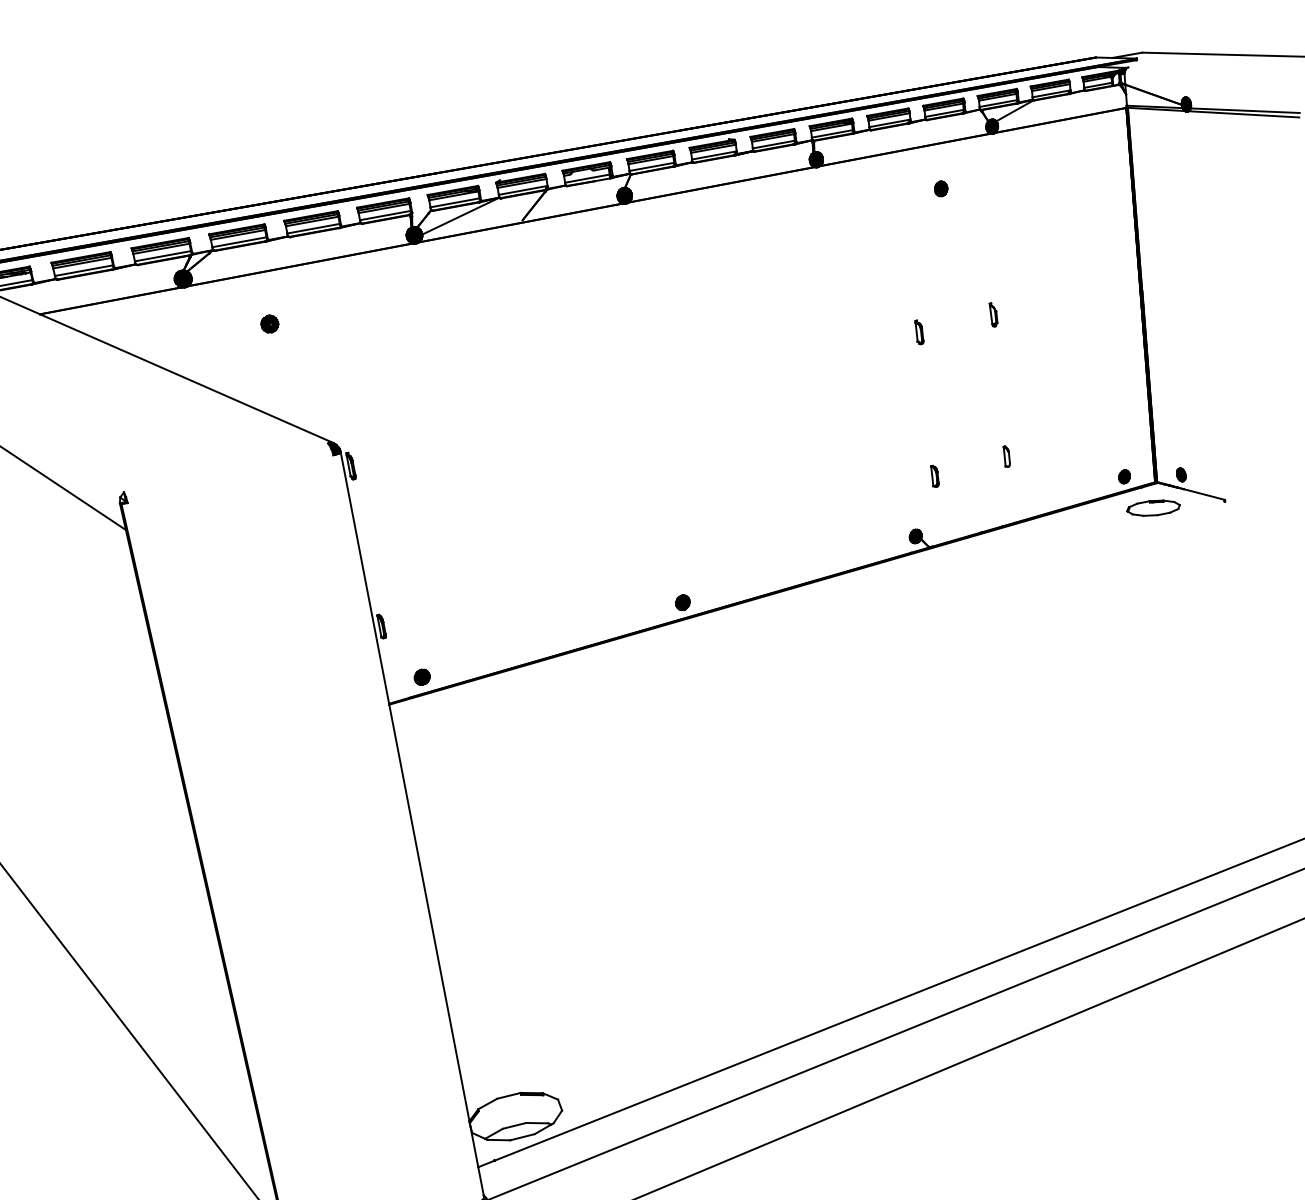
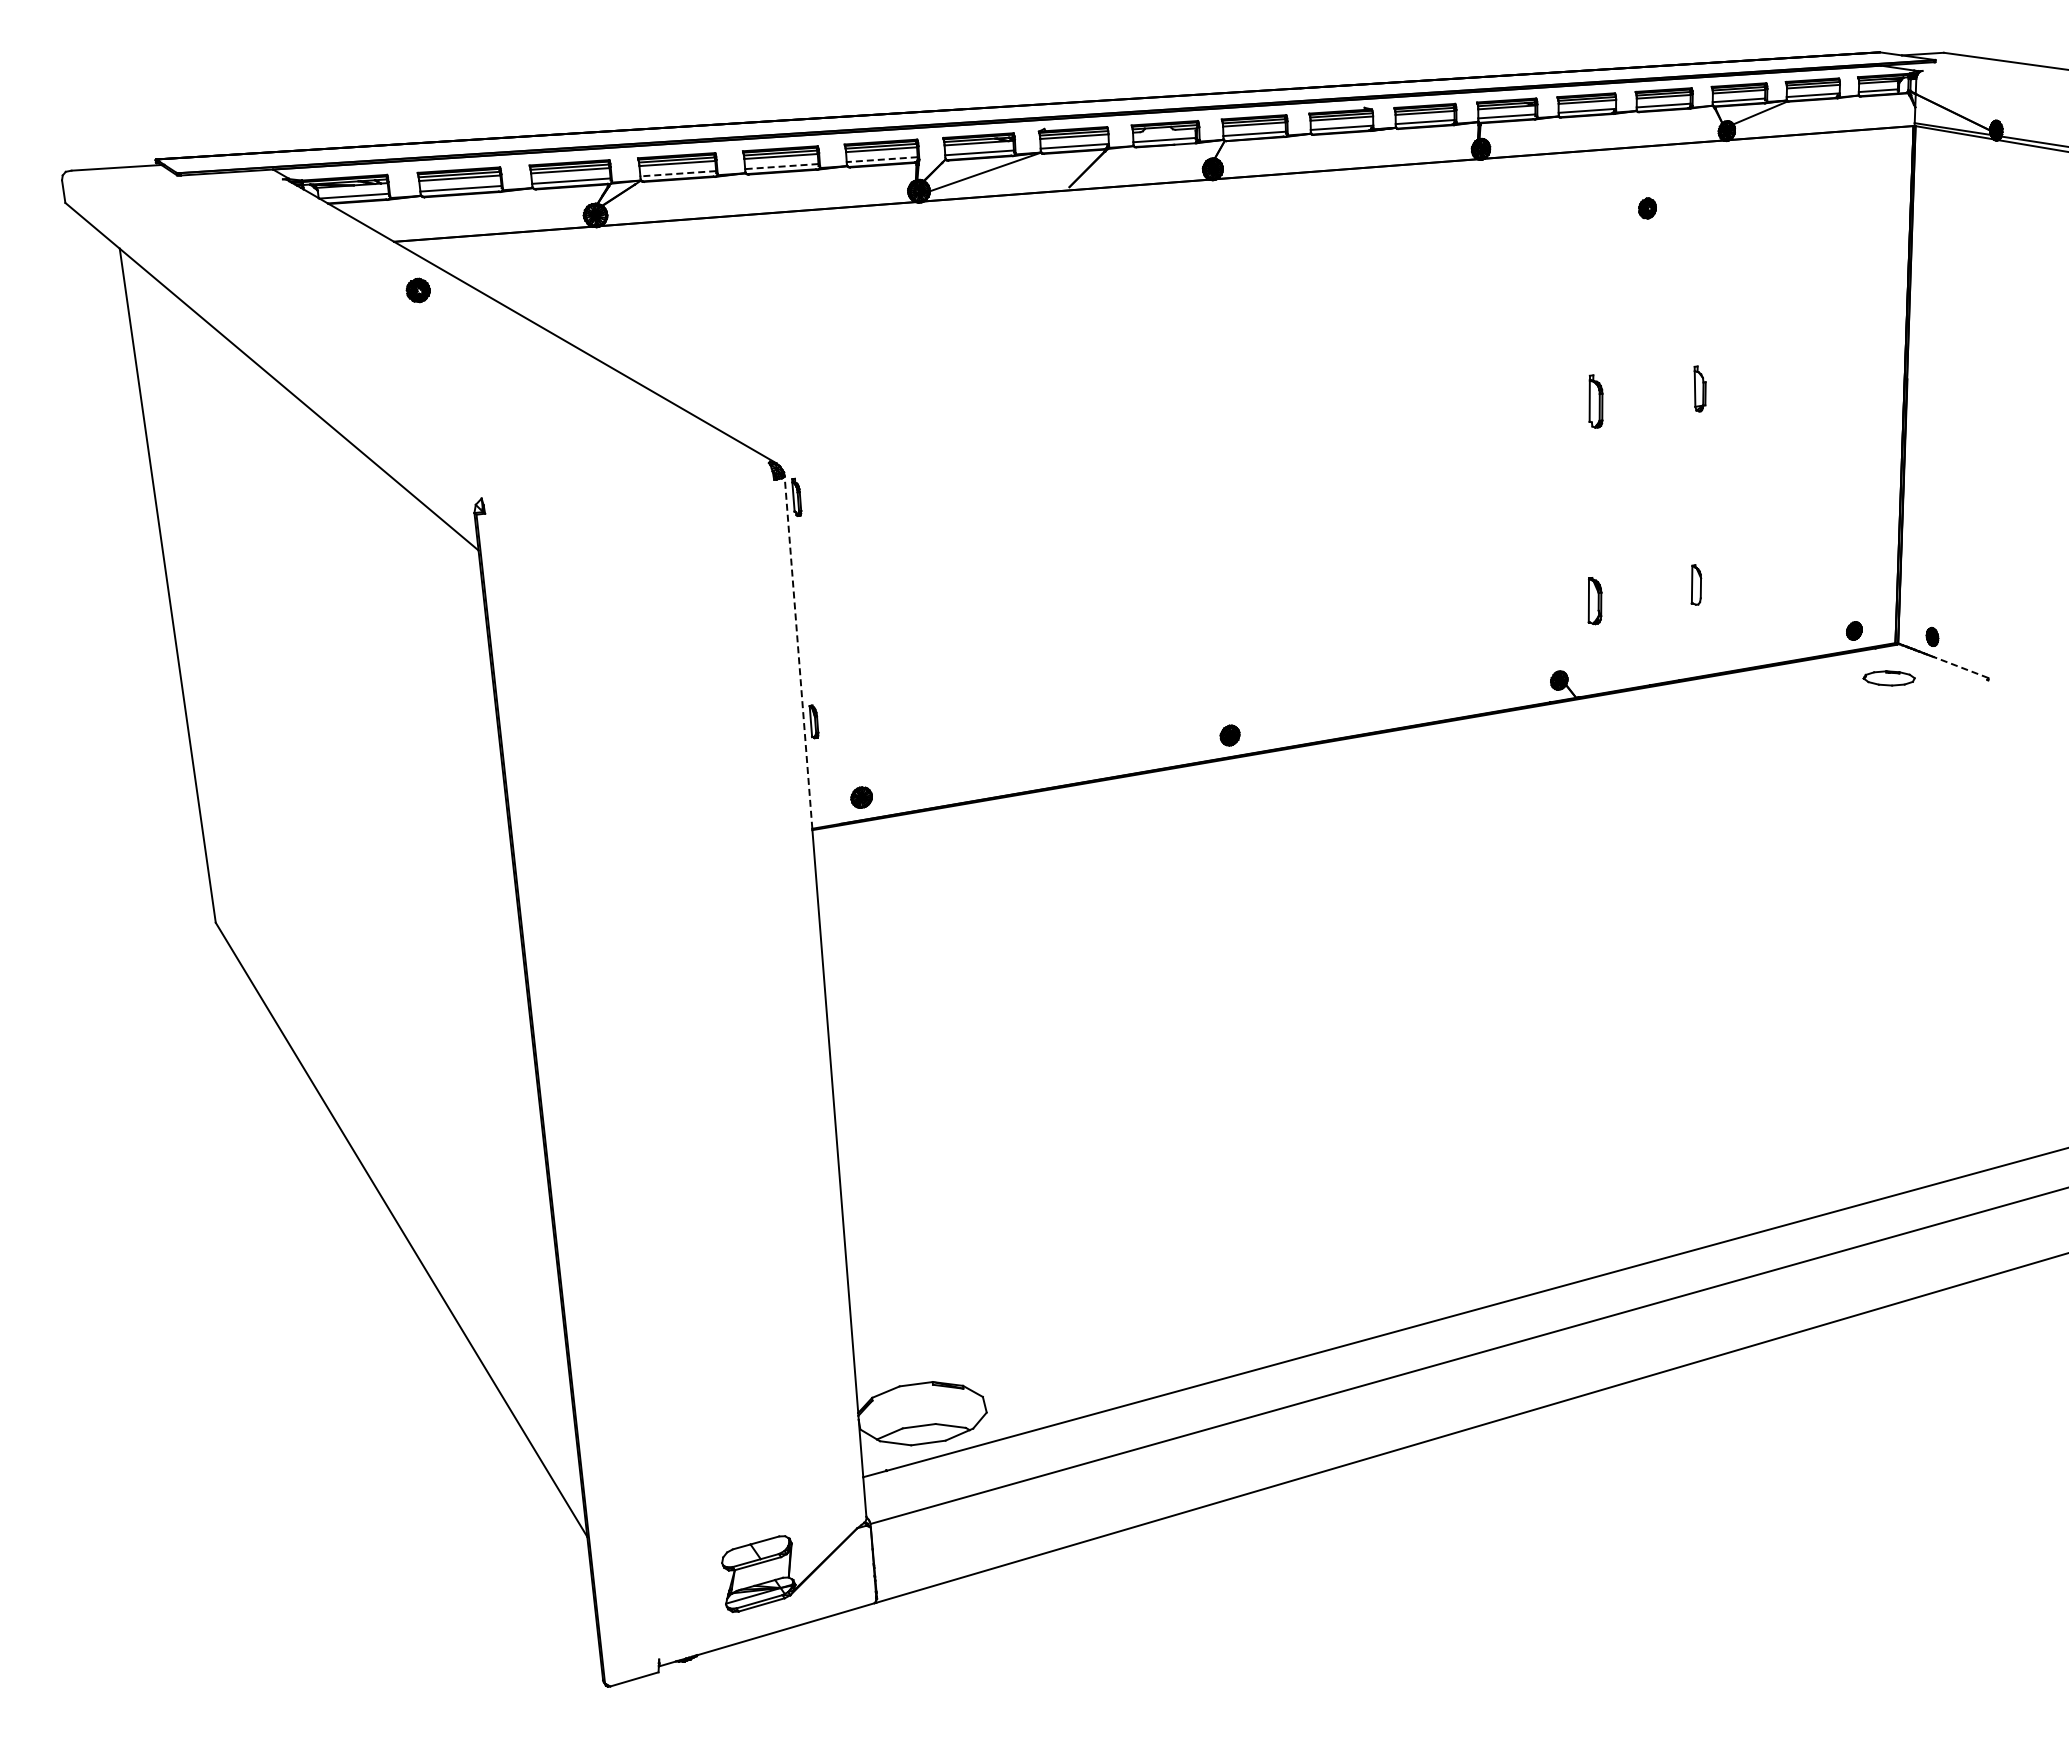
line: (385, 215) -> (882, 159), solid -> dashed
line: (313, 228) -> (781, 166), solid -> dashed
line: (239, 242) -> (678, 173), solid -> dashed
part: (993, 314) -> (1700, 388), size x1.4
part: (269, 324) -> (417, 290), moved
part: (919, 332) -> (1595, 401), size x1.6
part: (1006, 456) -> (1696, 585), size x1.4
part: (934, 475) -> (1594, 600), size x1.6
line: (1203, 494) -> (1960, 667), solid -> dashed
part: (1152, 508) -> (1888, 678), size x0.7
line: (364, 577) -> (798, 652), solid -> dashed

